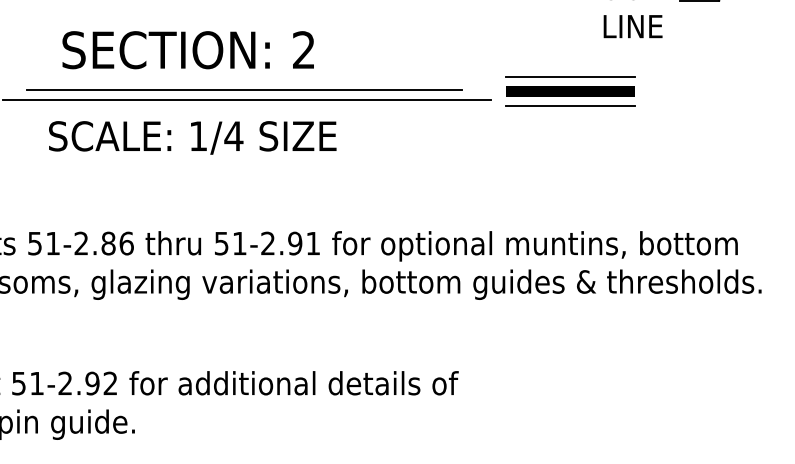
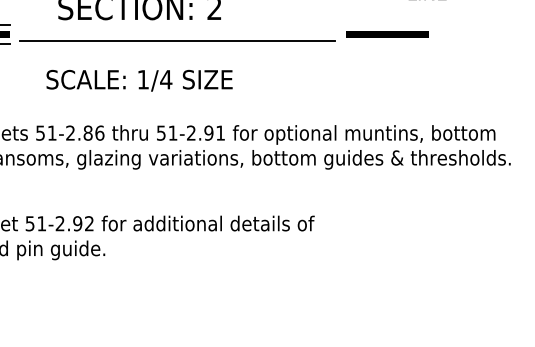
line: (571, 77) -> (387, 25), removed
line: (243, 89) -> (175, 33), removed
line: (571, 106) -> (387, 44), removed
text: (192, 137) -> (139, 80), moved

